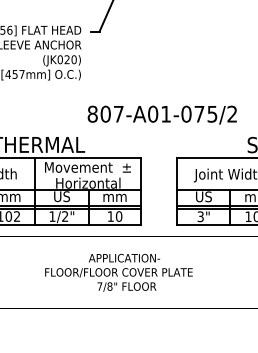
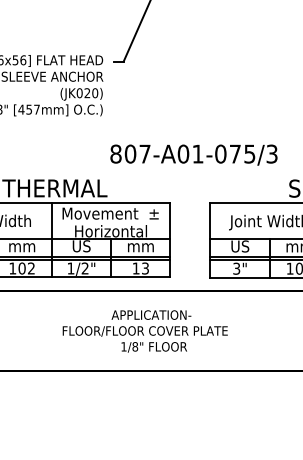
text: (231, 113) -> (271, 153), 807-A01-075/2 -> 807-A01-075/3
text: (119, 216) -> (145, 268), 10 -> 13
text: (99, 286) -> (123, 346), 7/8" -> 1/8"

